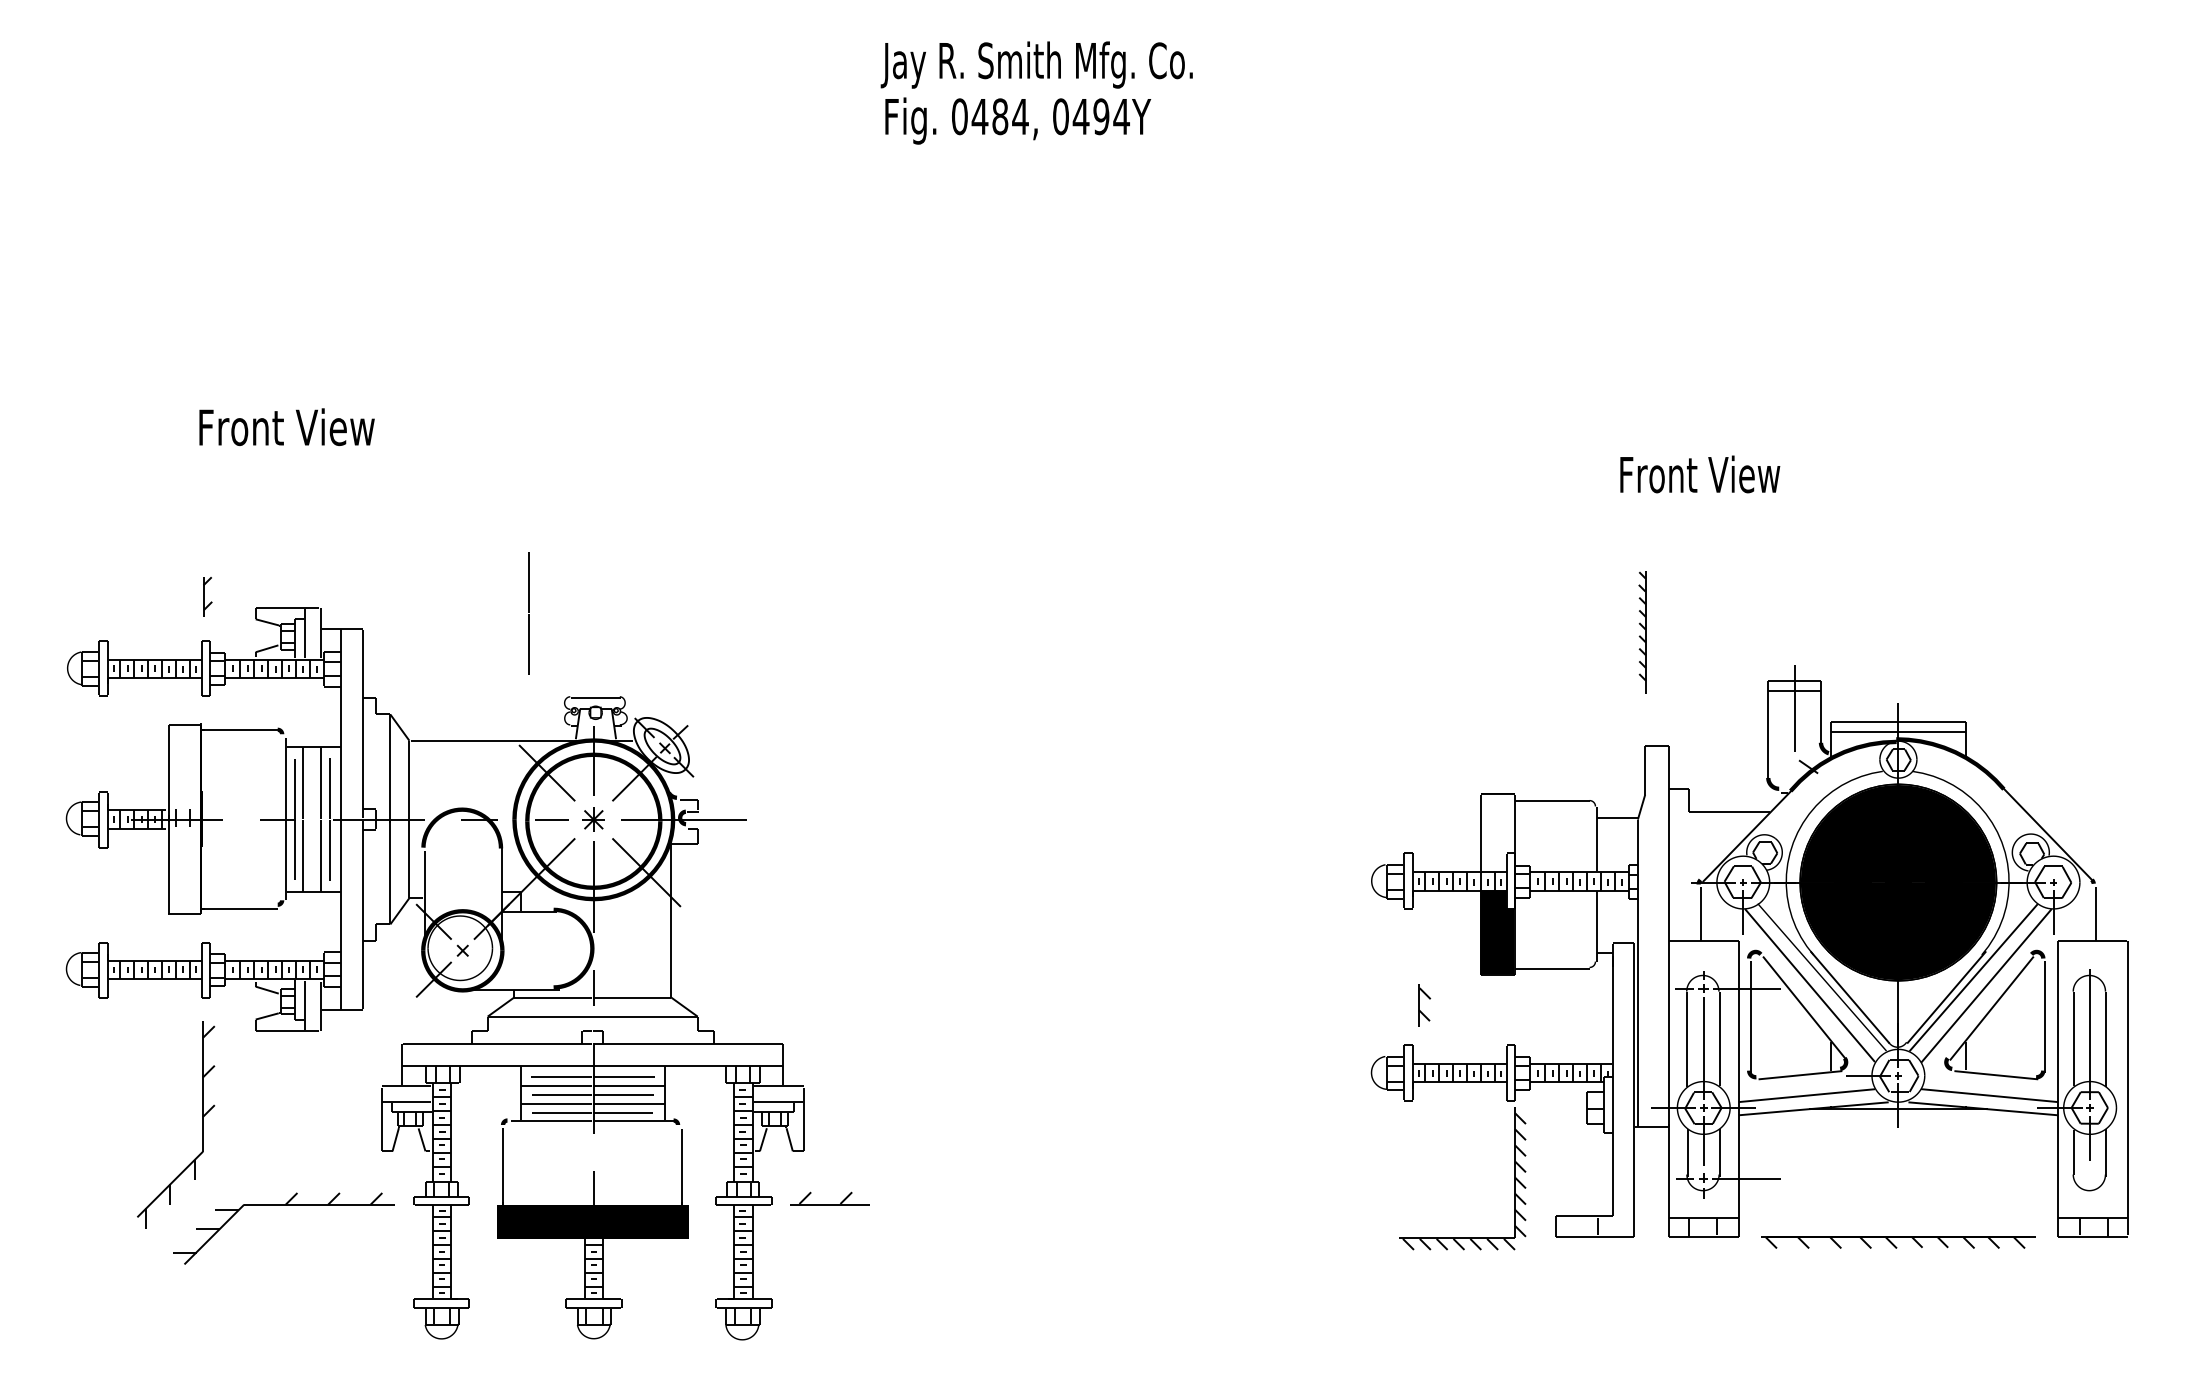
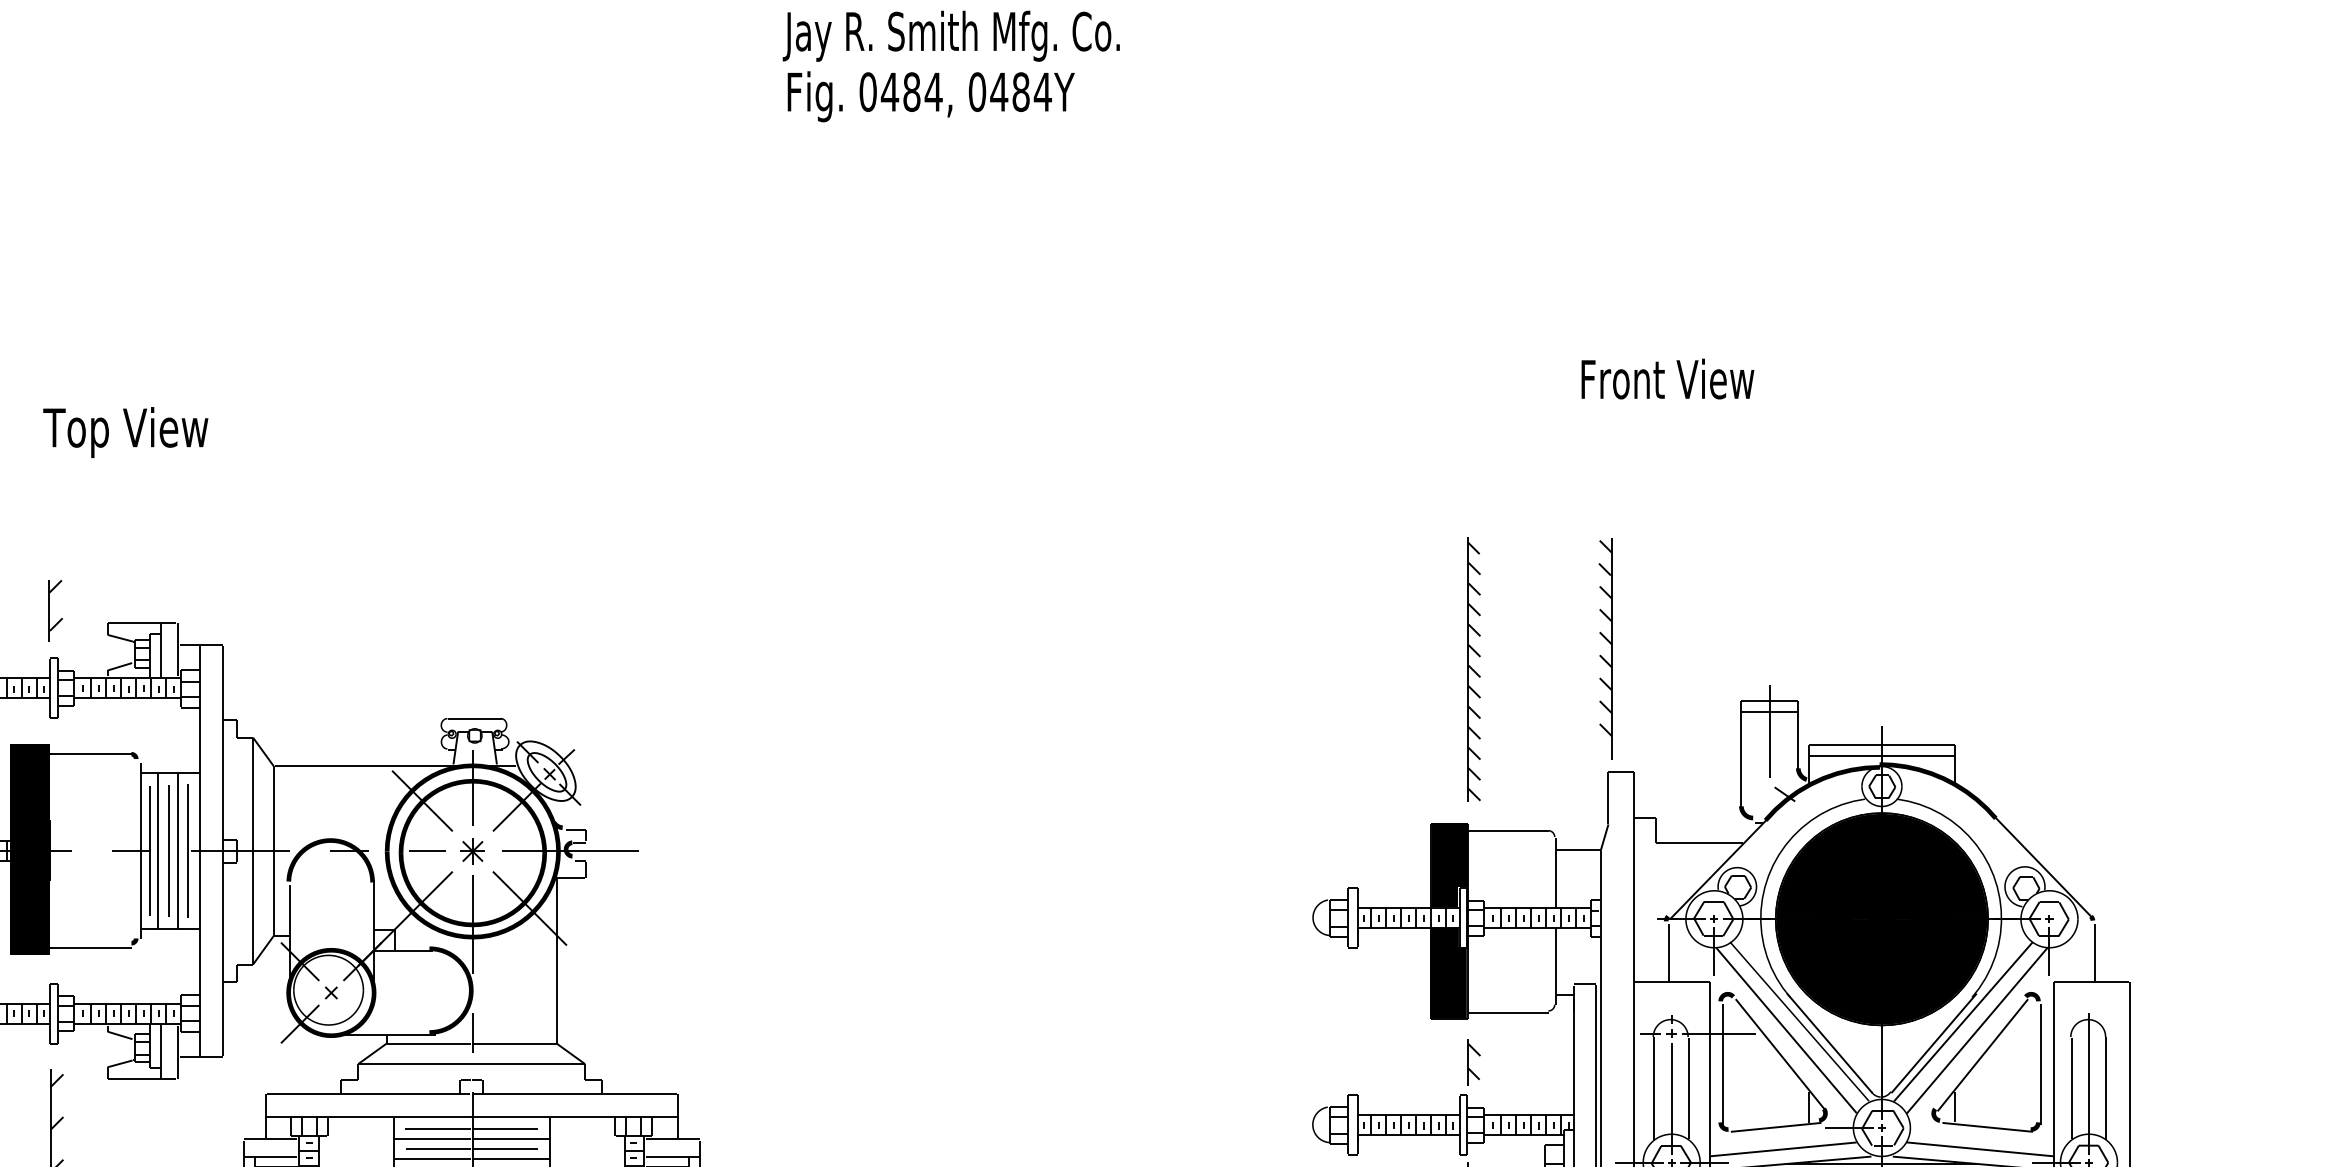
text: (1101, 116) -> (1021, 91), 0494Y -> 0484Y
text: (285, 431) -> (139, 432), Front View -> Top View
text: (1700, 474) -> (1668, 379), moved
part: (207, 596) -> (55, 610), size x1.43
line: (528, 612) -> (167, 850), moved
part: (1642, 632) -> (1605, 649), size x1.67
part: (1520, 650) -> (1473, 668), added
fill: (183, 818) -> (29, 850), added
fill: (1497, 832) -> (1448, 865), added
part: (1424, 1005) -> (1473, 1062), moved

